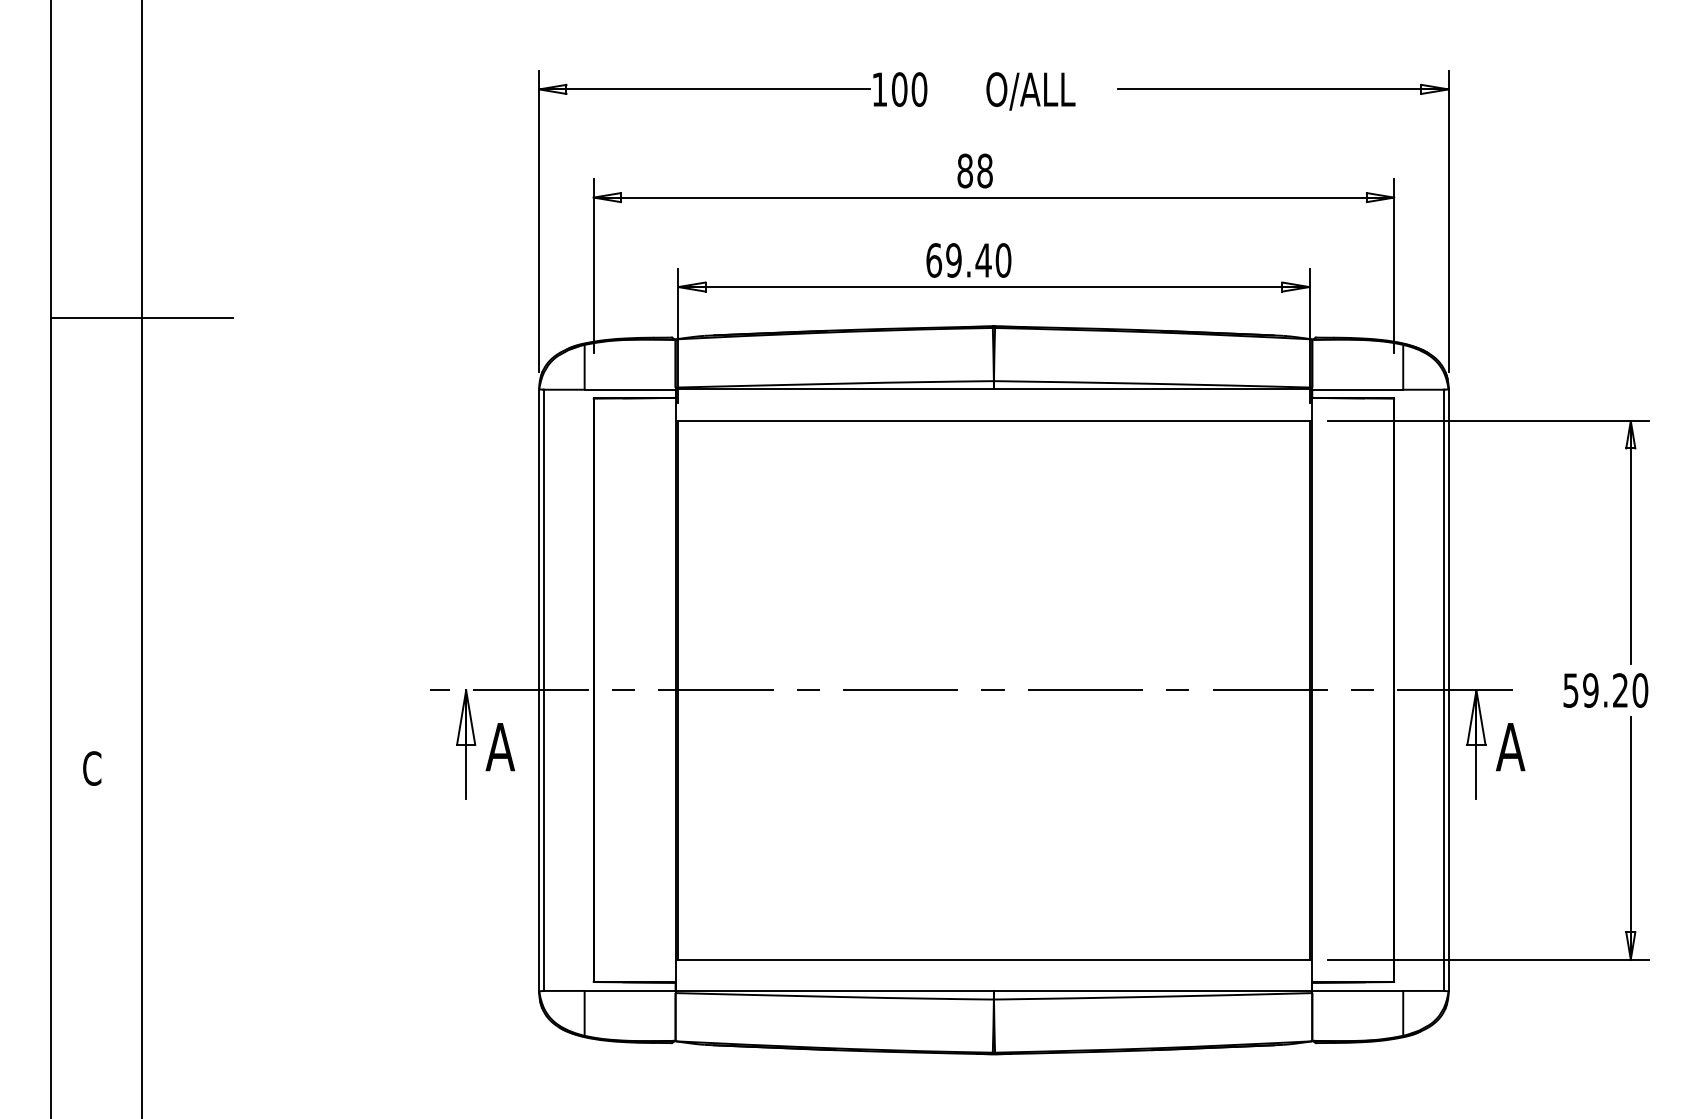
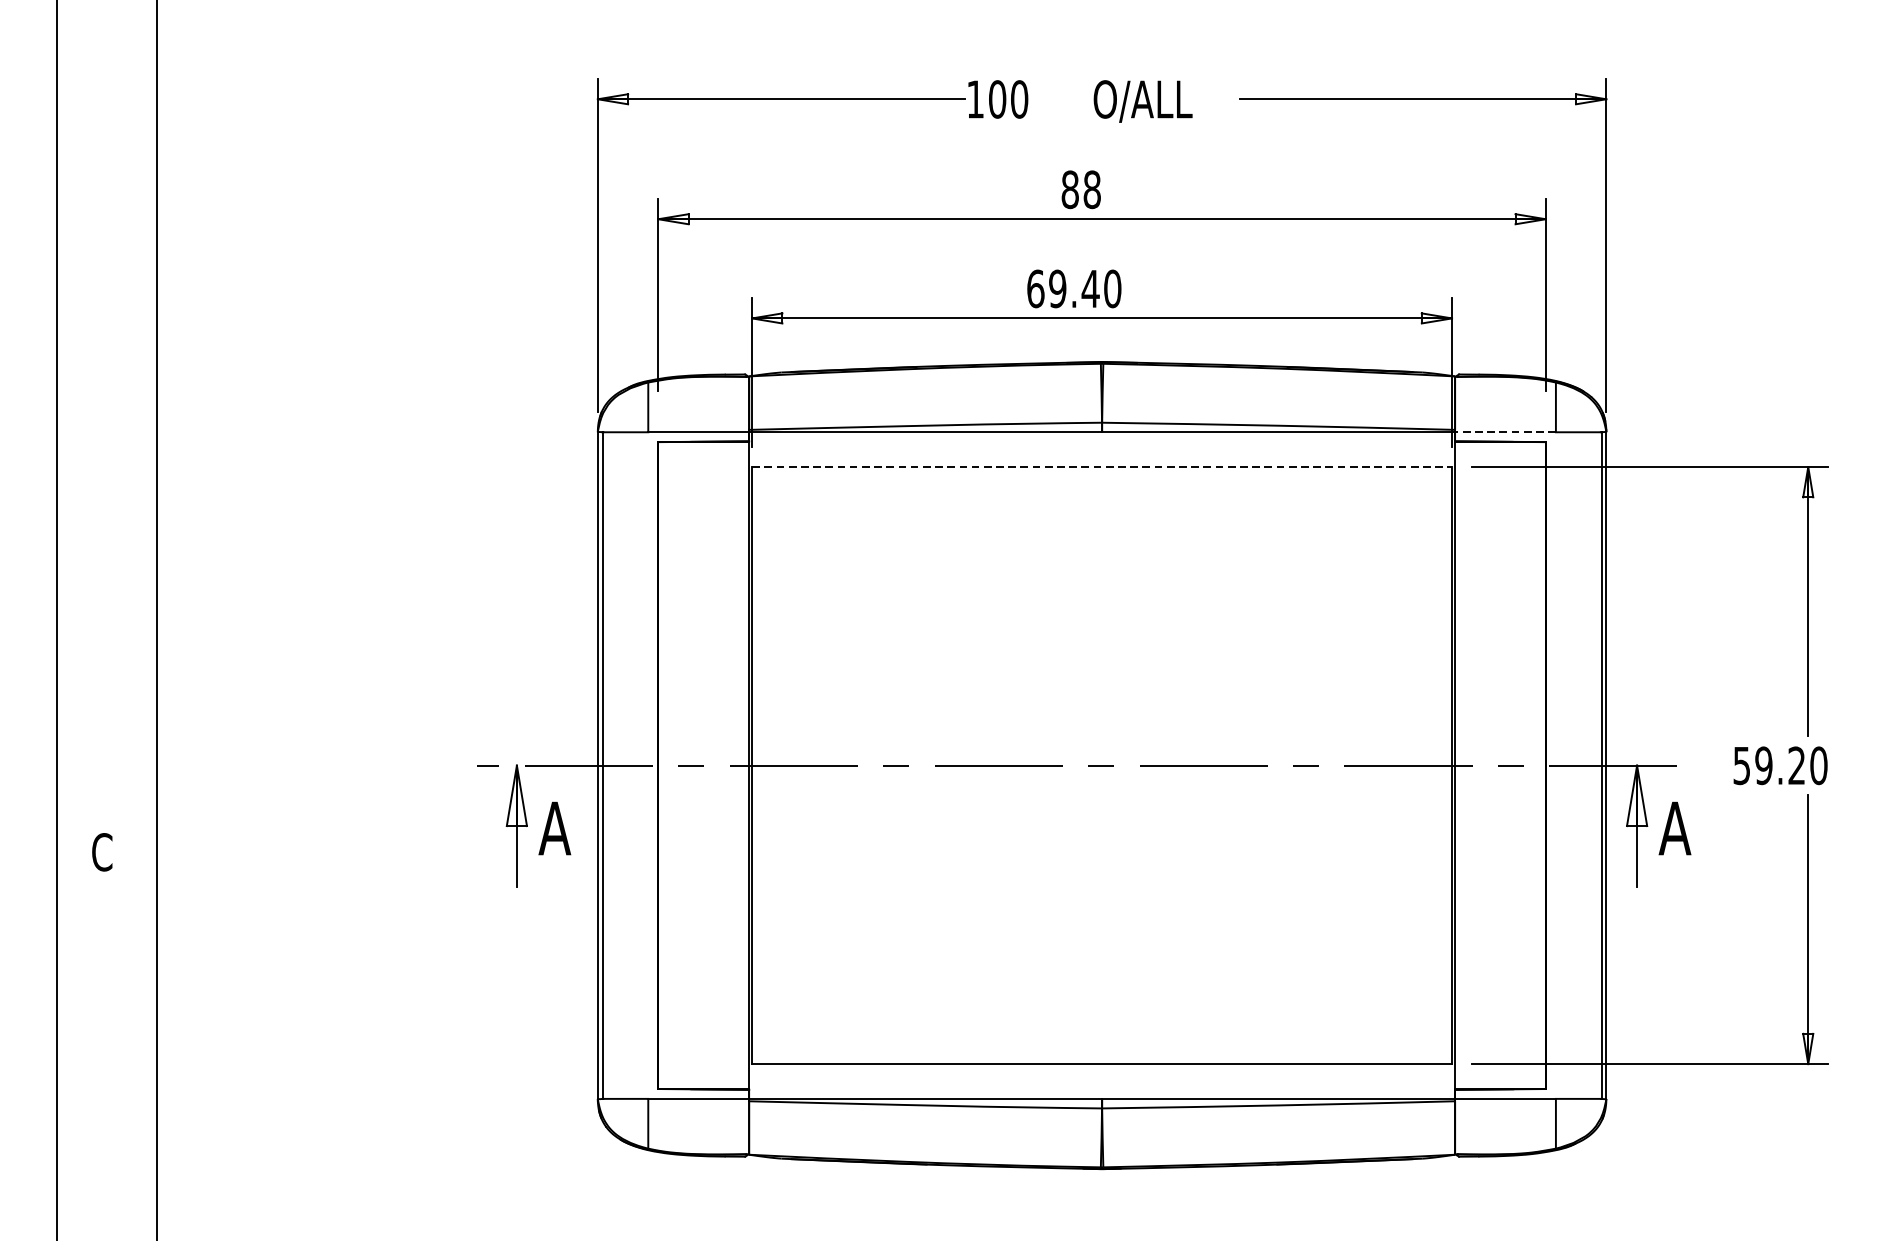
line: (141, 318) -> (156, 353), removed
line: (1357, 389) -> (1505, 432), solid -> dashed
line: (993, 421) -> (1101, 467), solid -> dashed

